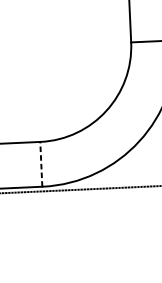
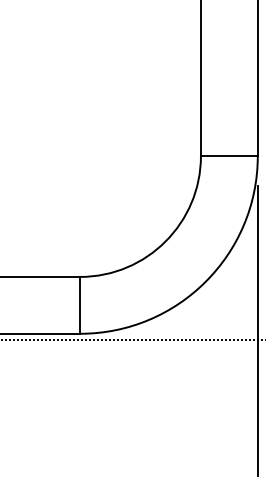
line: (41, 163) -> (80, 304), dashed -> solid

